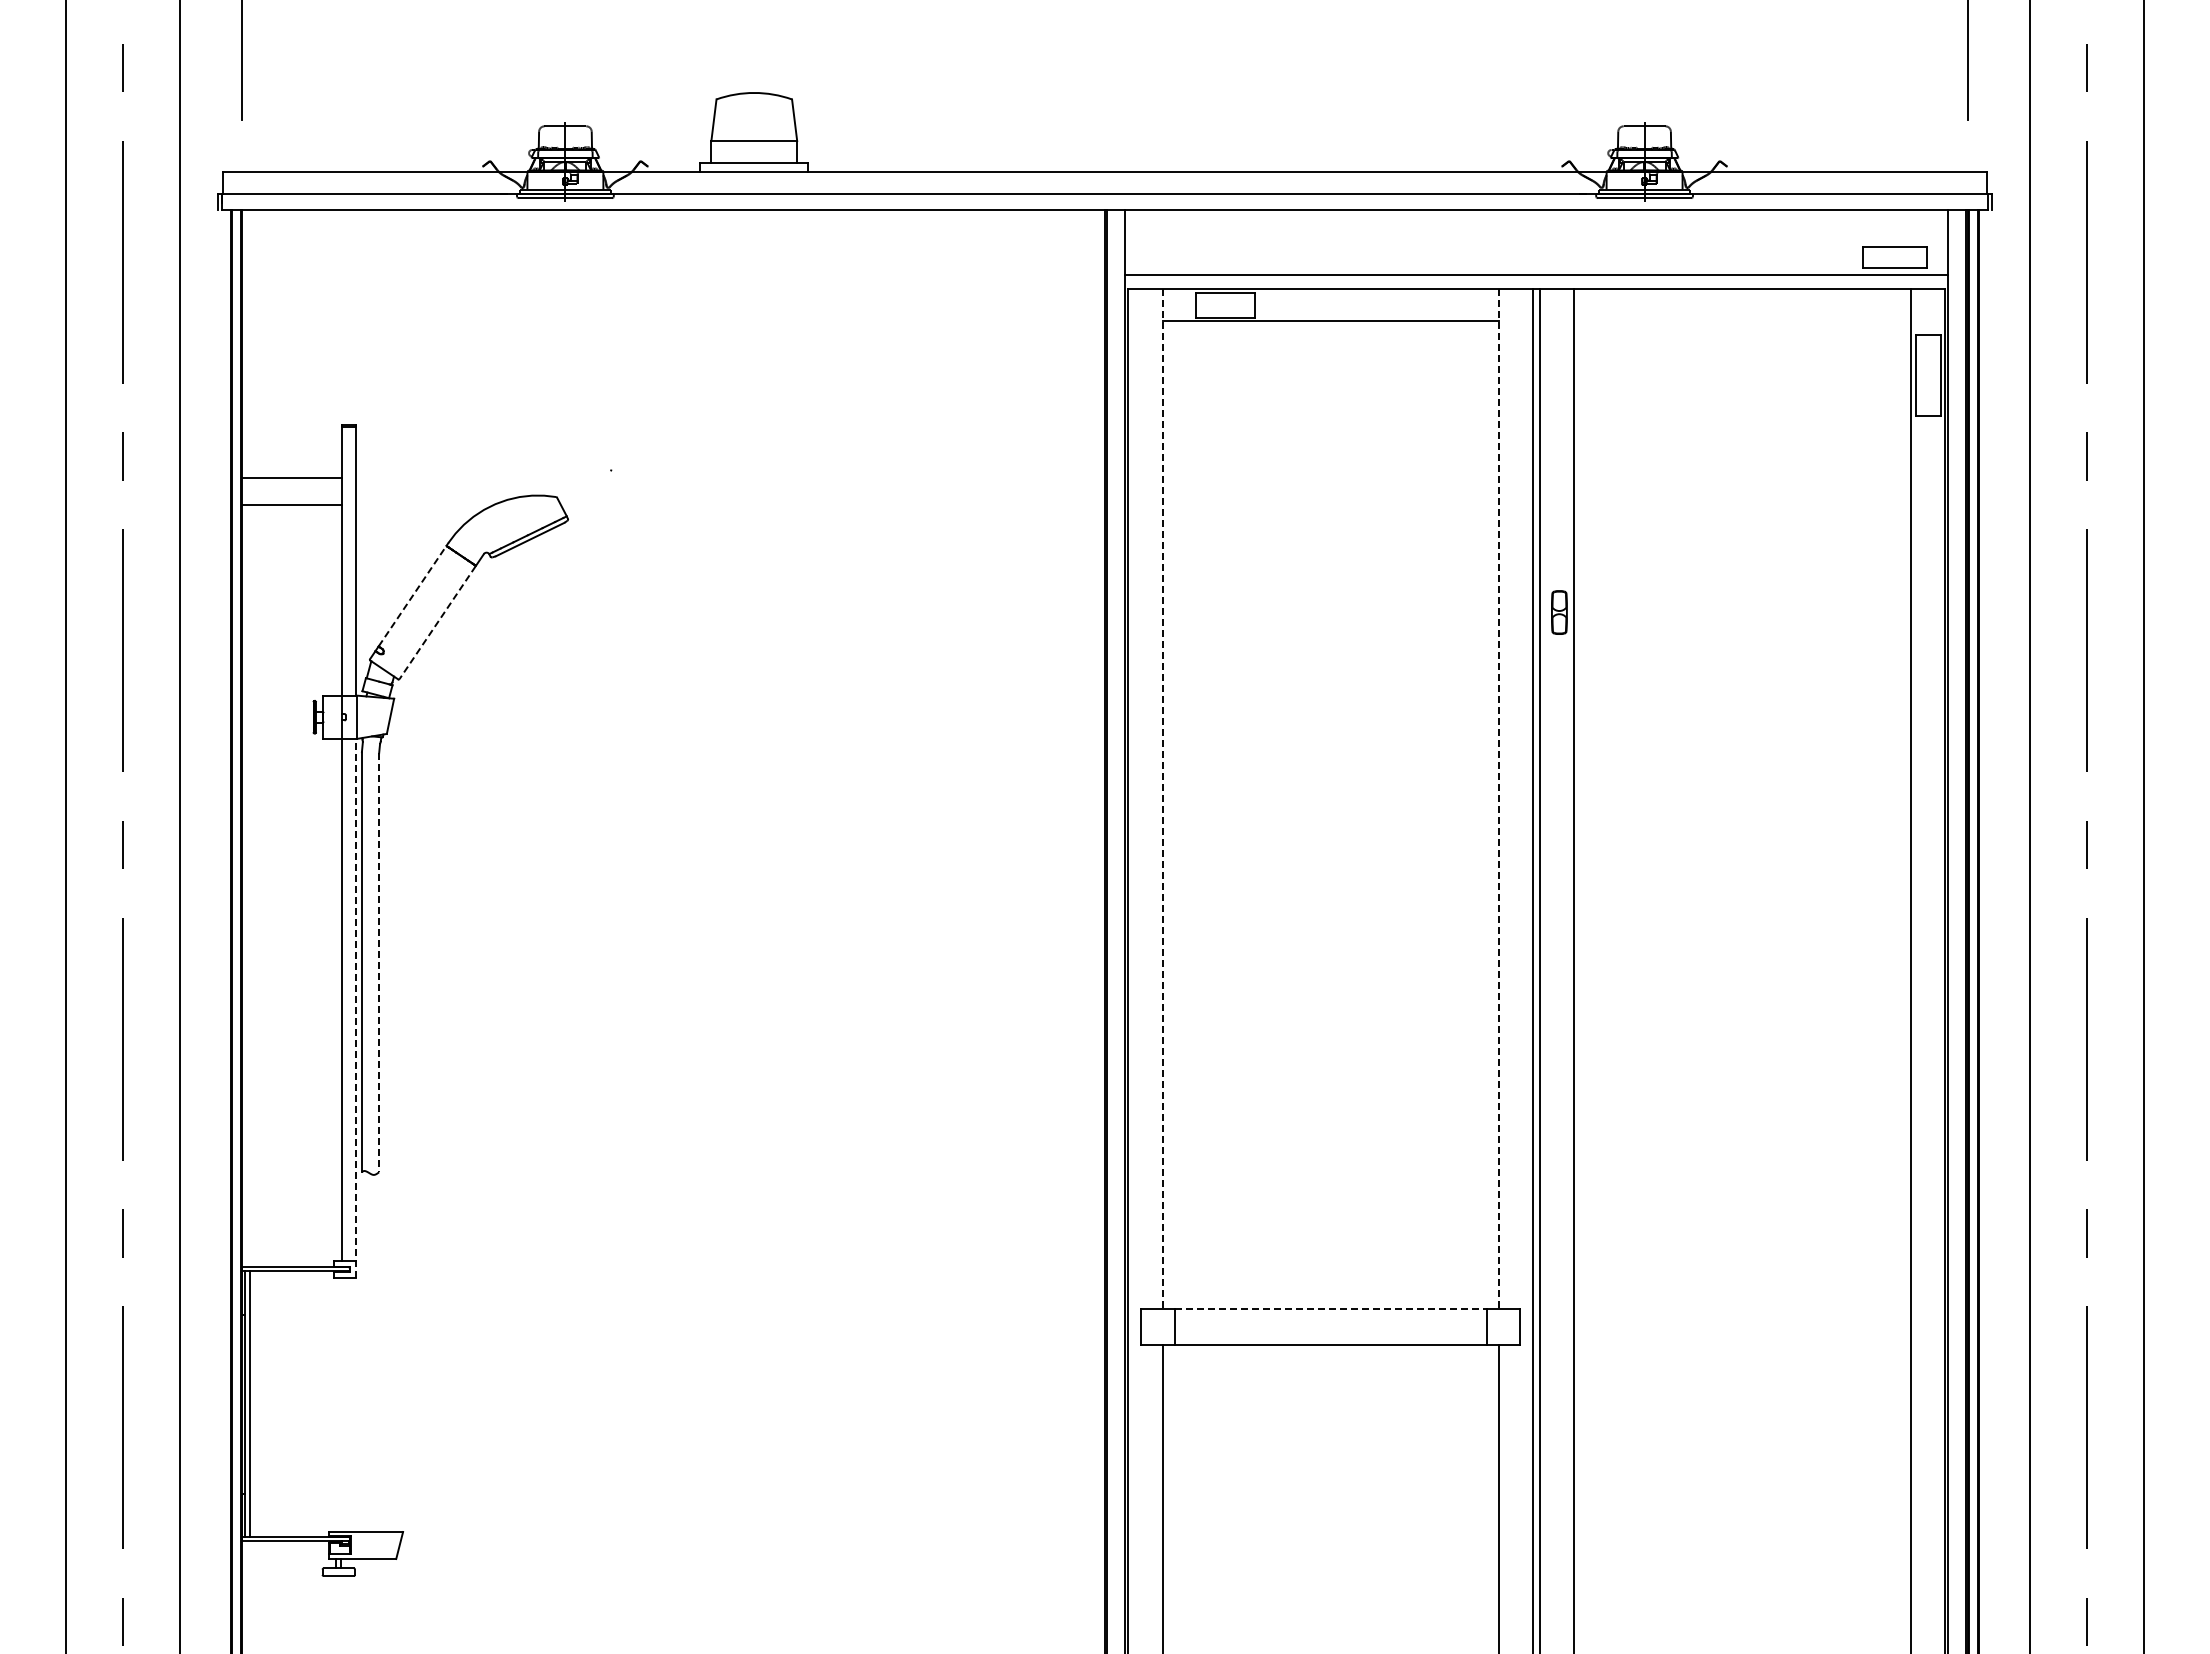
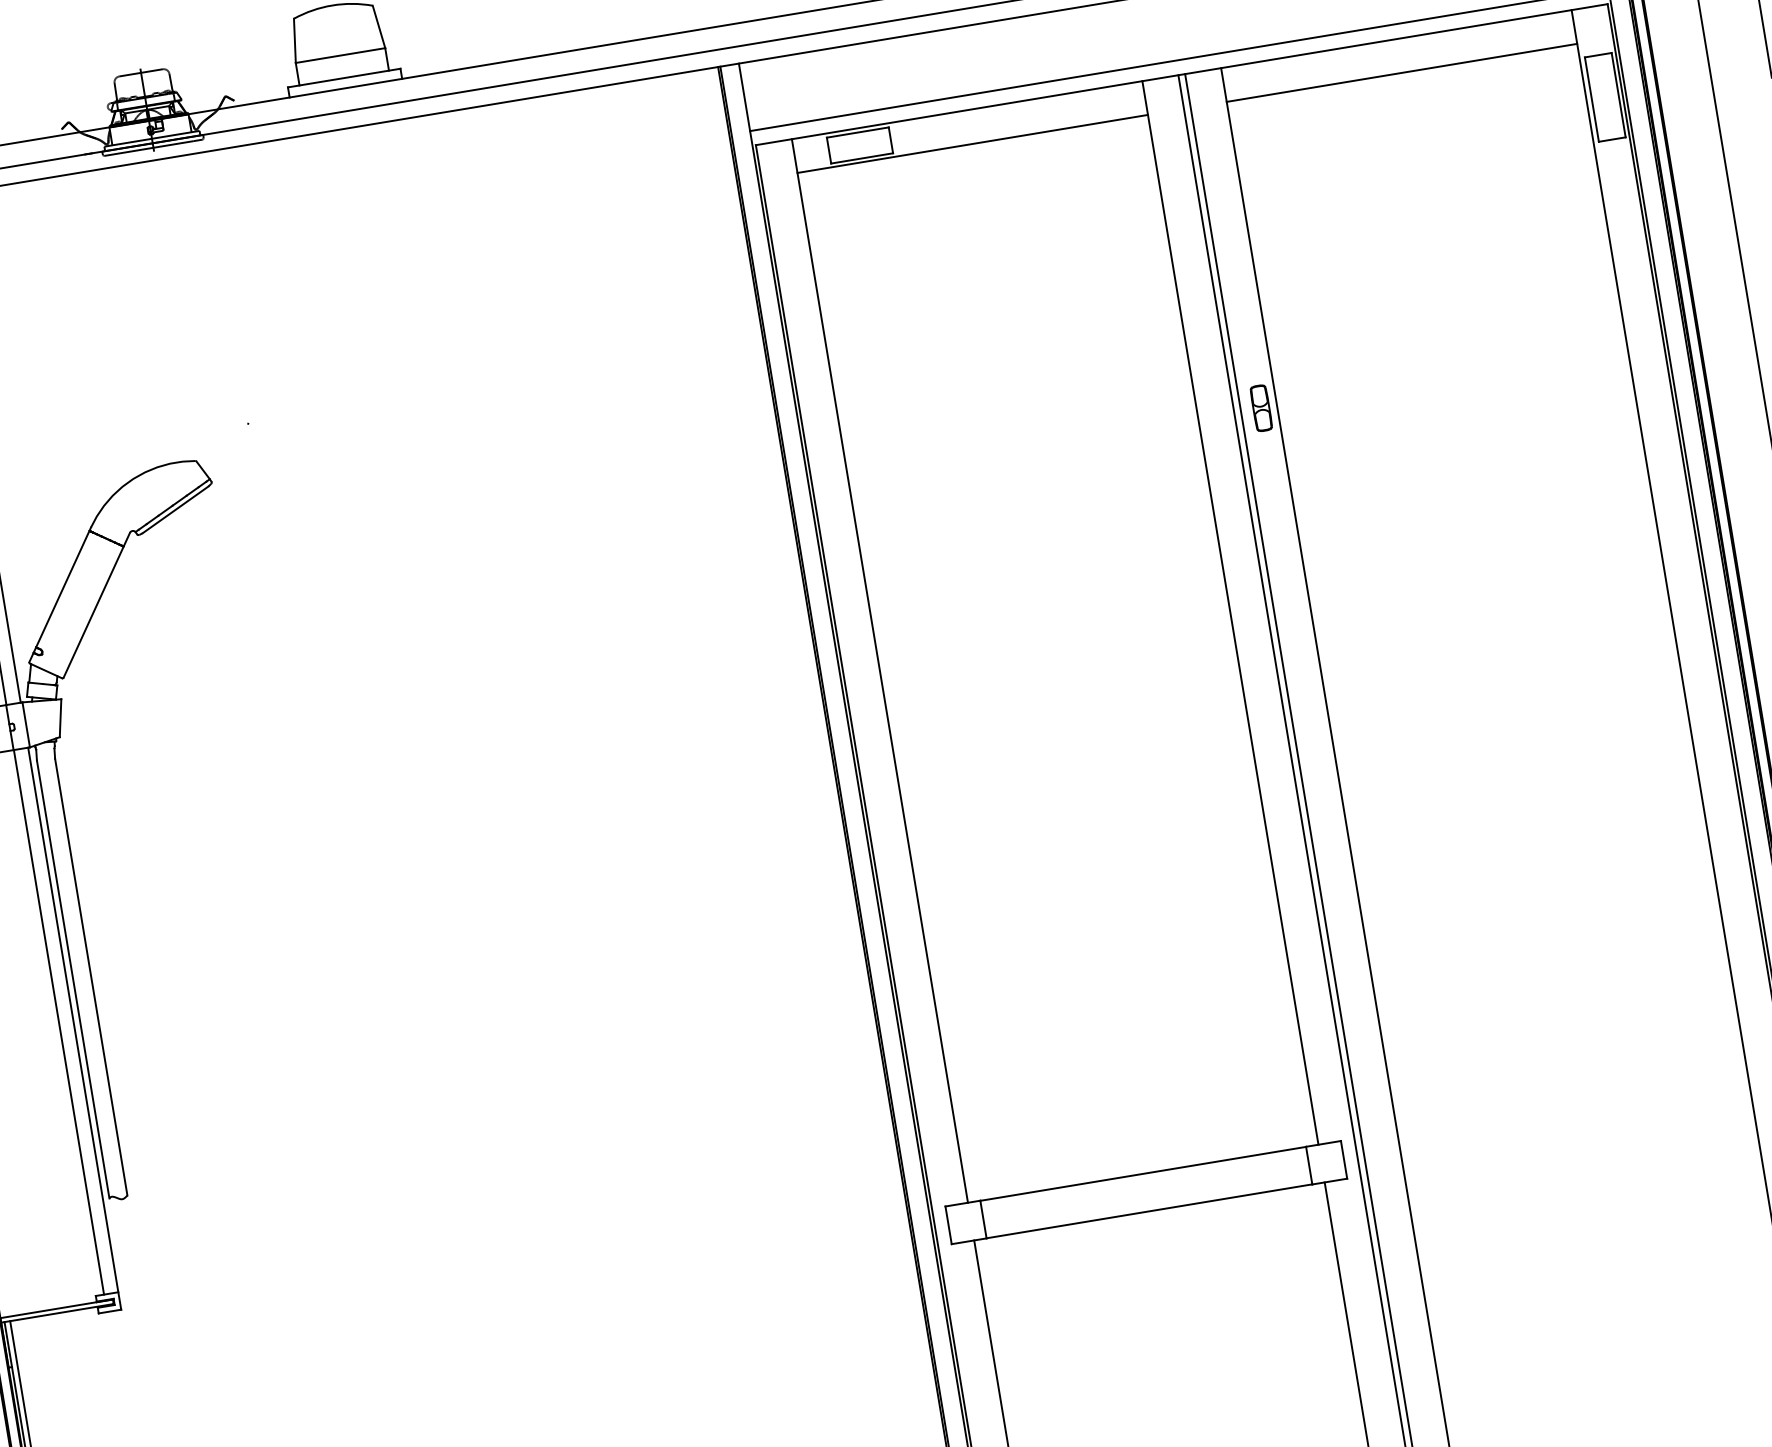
line: (1742, 321) -> (1402, 73), added
line: (412, 595) -> (62, 588), dashed -> solid
line: (437, 622) -> (93, 612), dashed -> solid
line: (1162, 799) -> (879, 671), dashed -> solid
line: (1498, 799) -> (1230, 613), dashed -> solid
line: (379, 963) -> (91, 977), dashed -> solid
line: (355, 1008) -> (74, 1028), dashed -> solid
line: (1331, 1309) -> (1144, 1174), dashed -> solid

